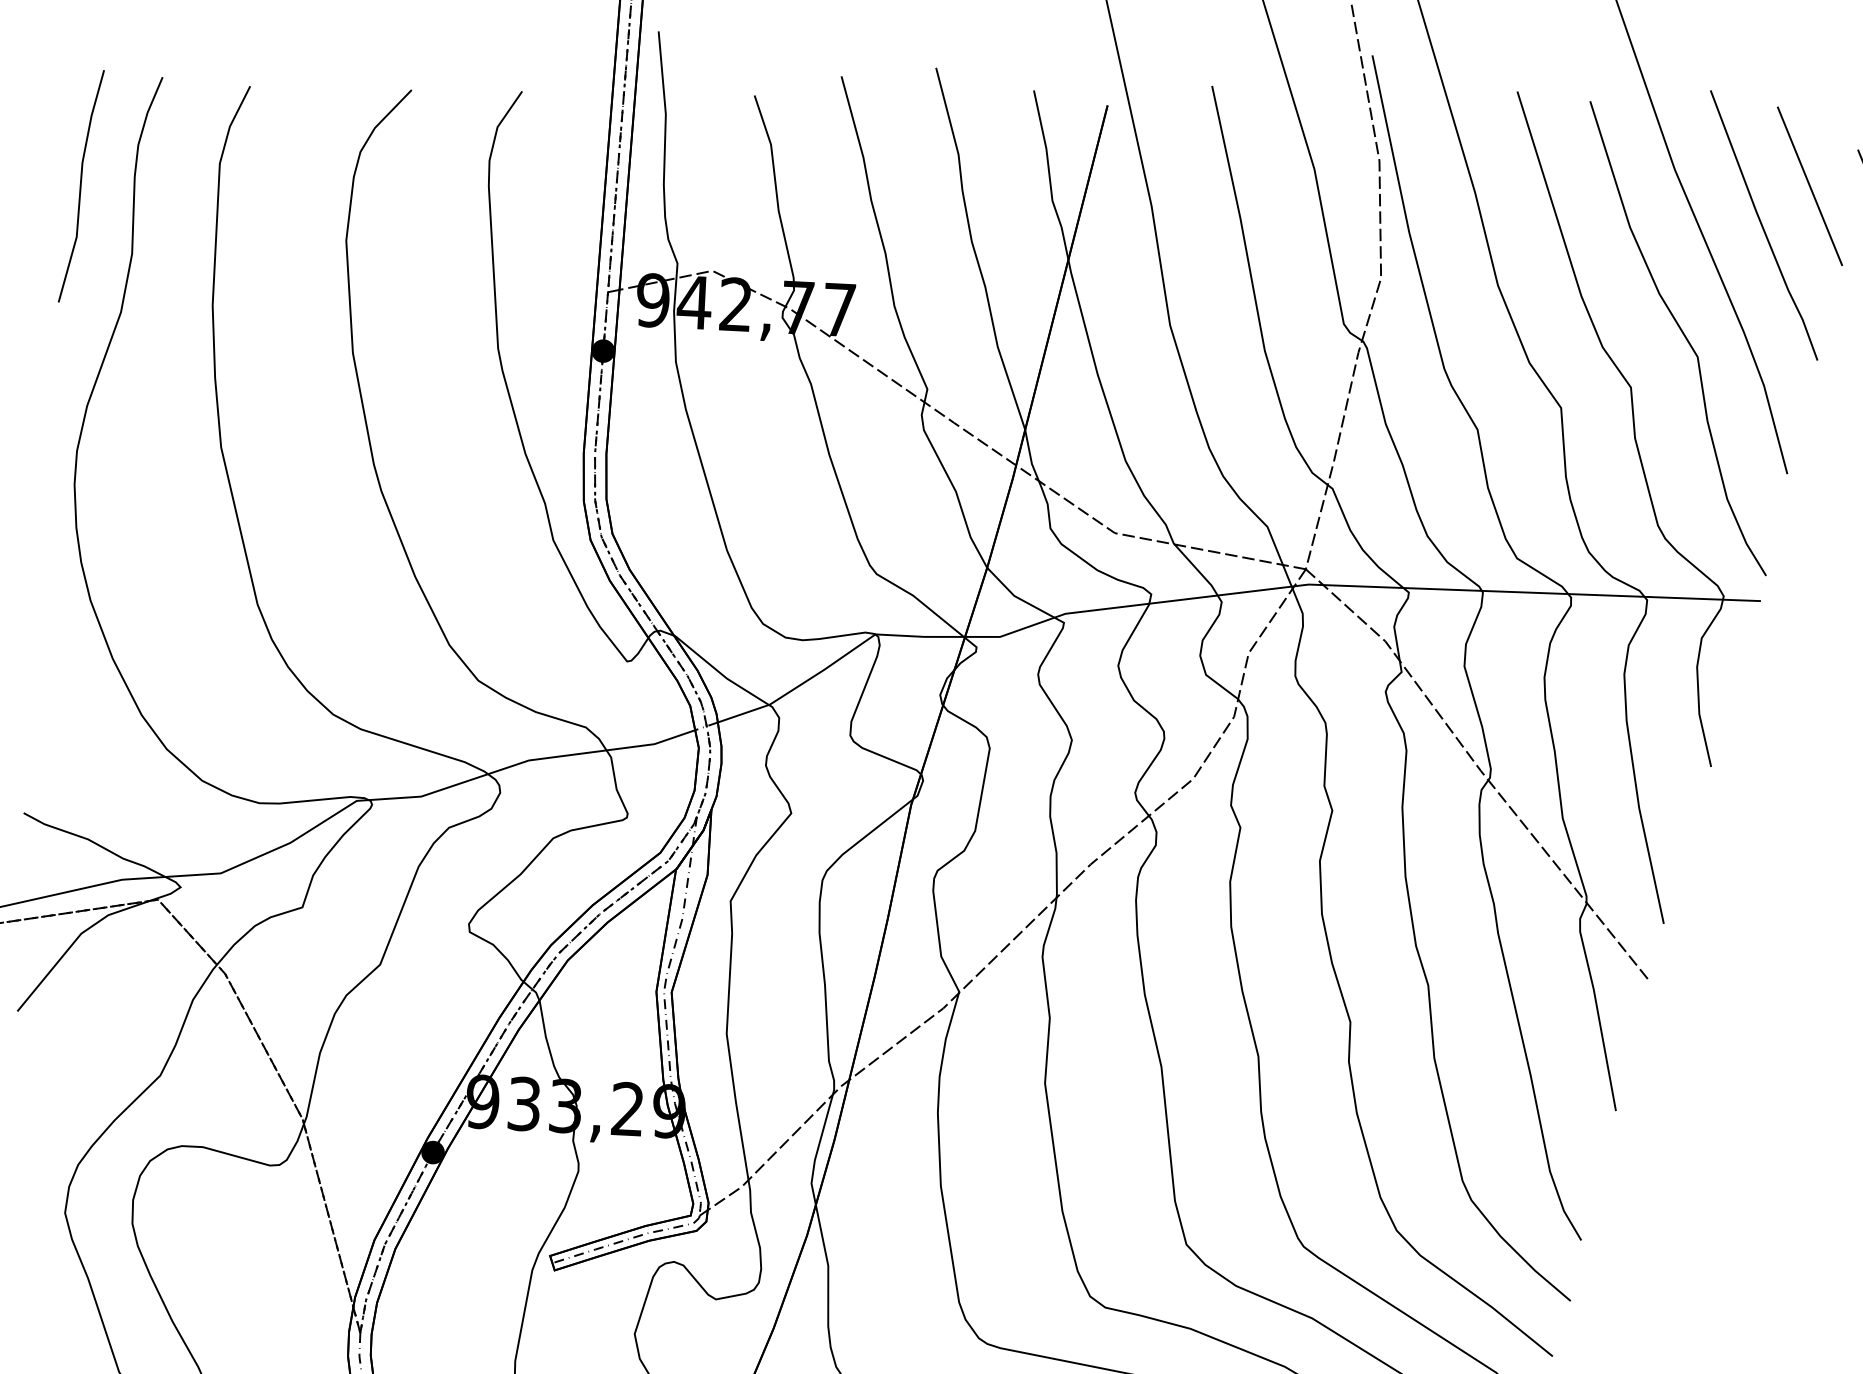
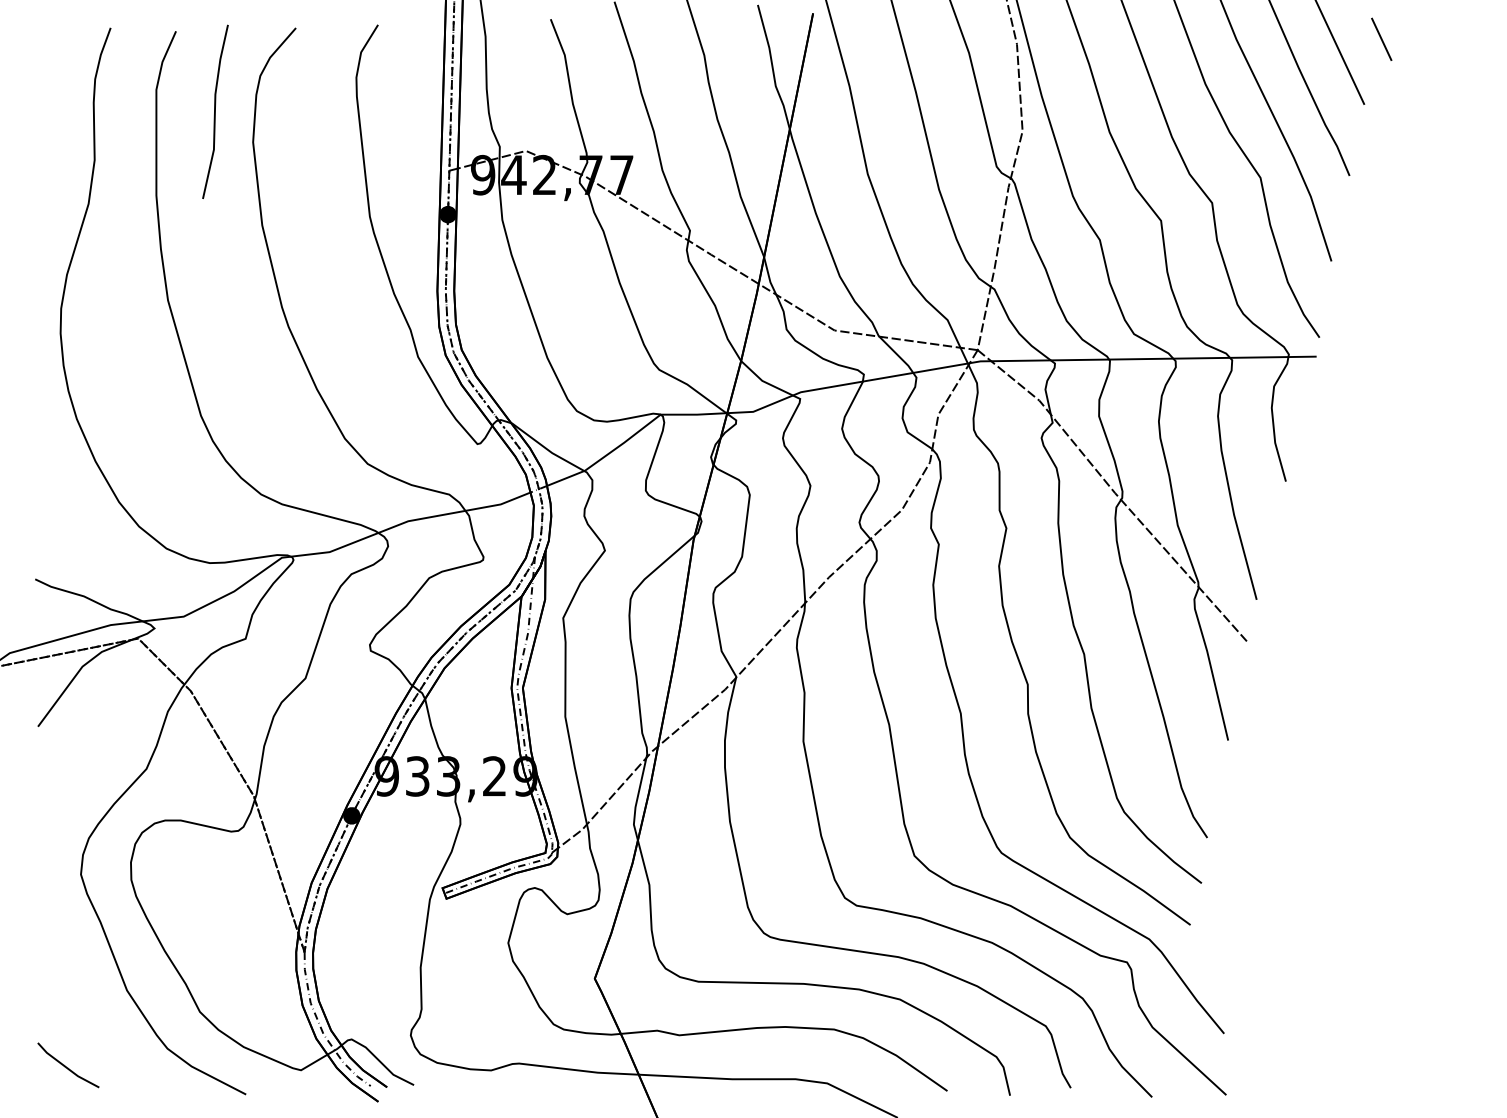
line: (81, 185) -> (215, 111), moved

